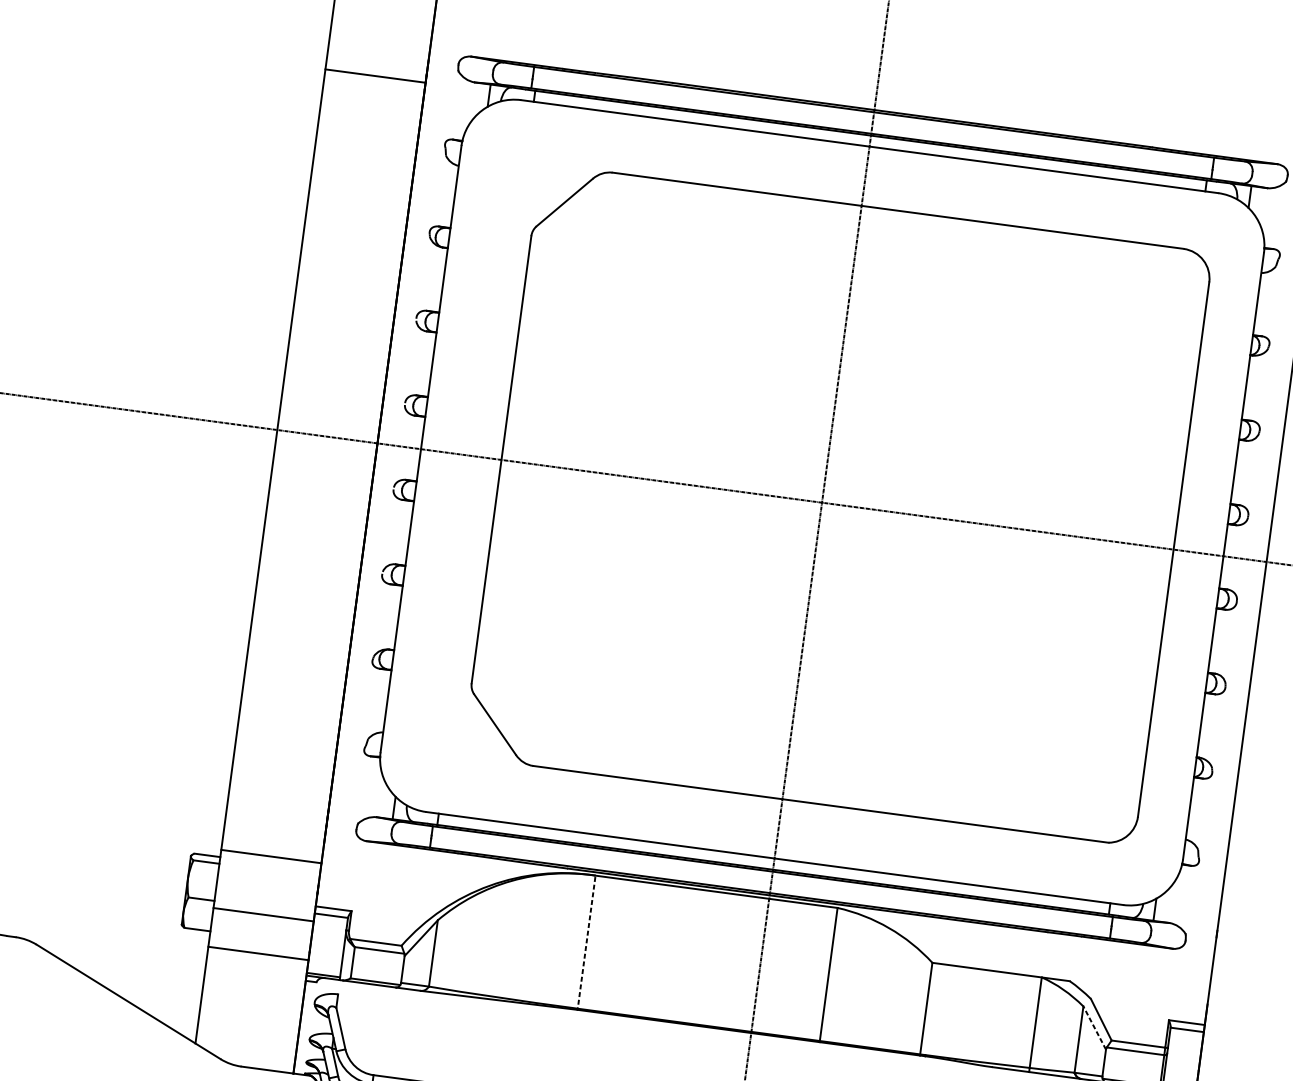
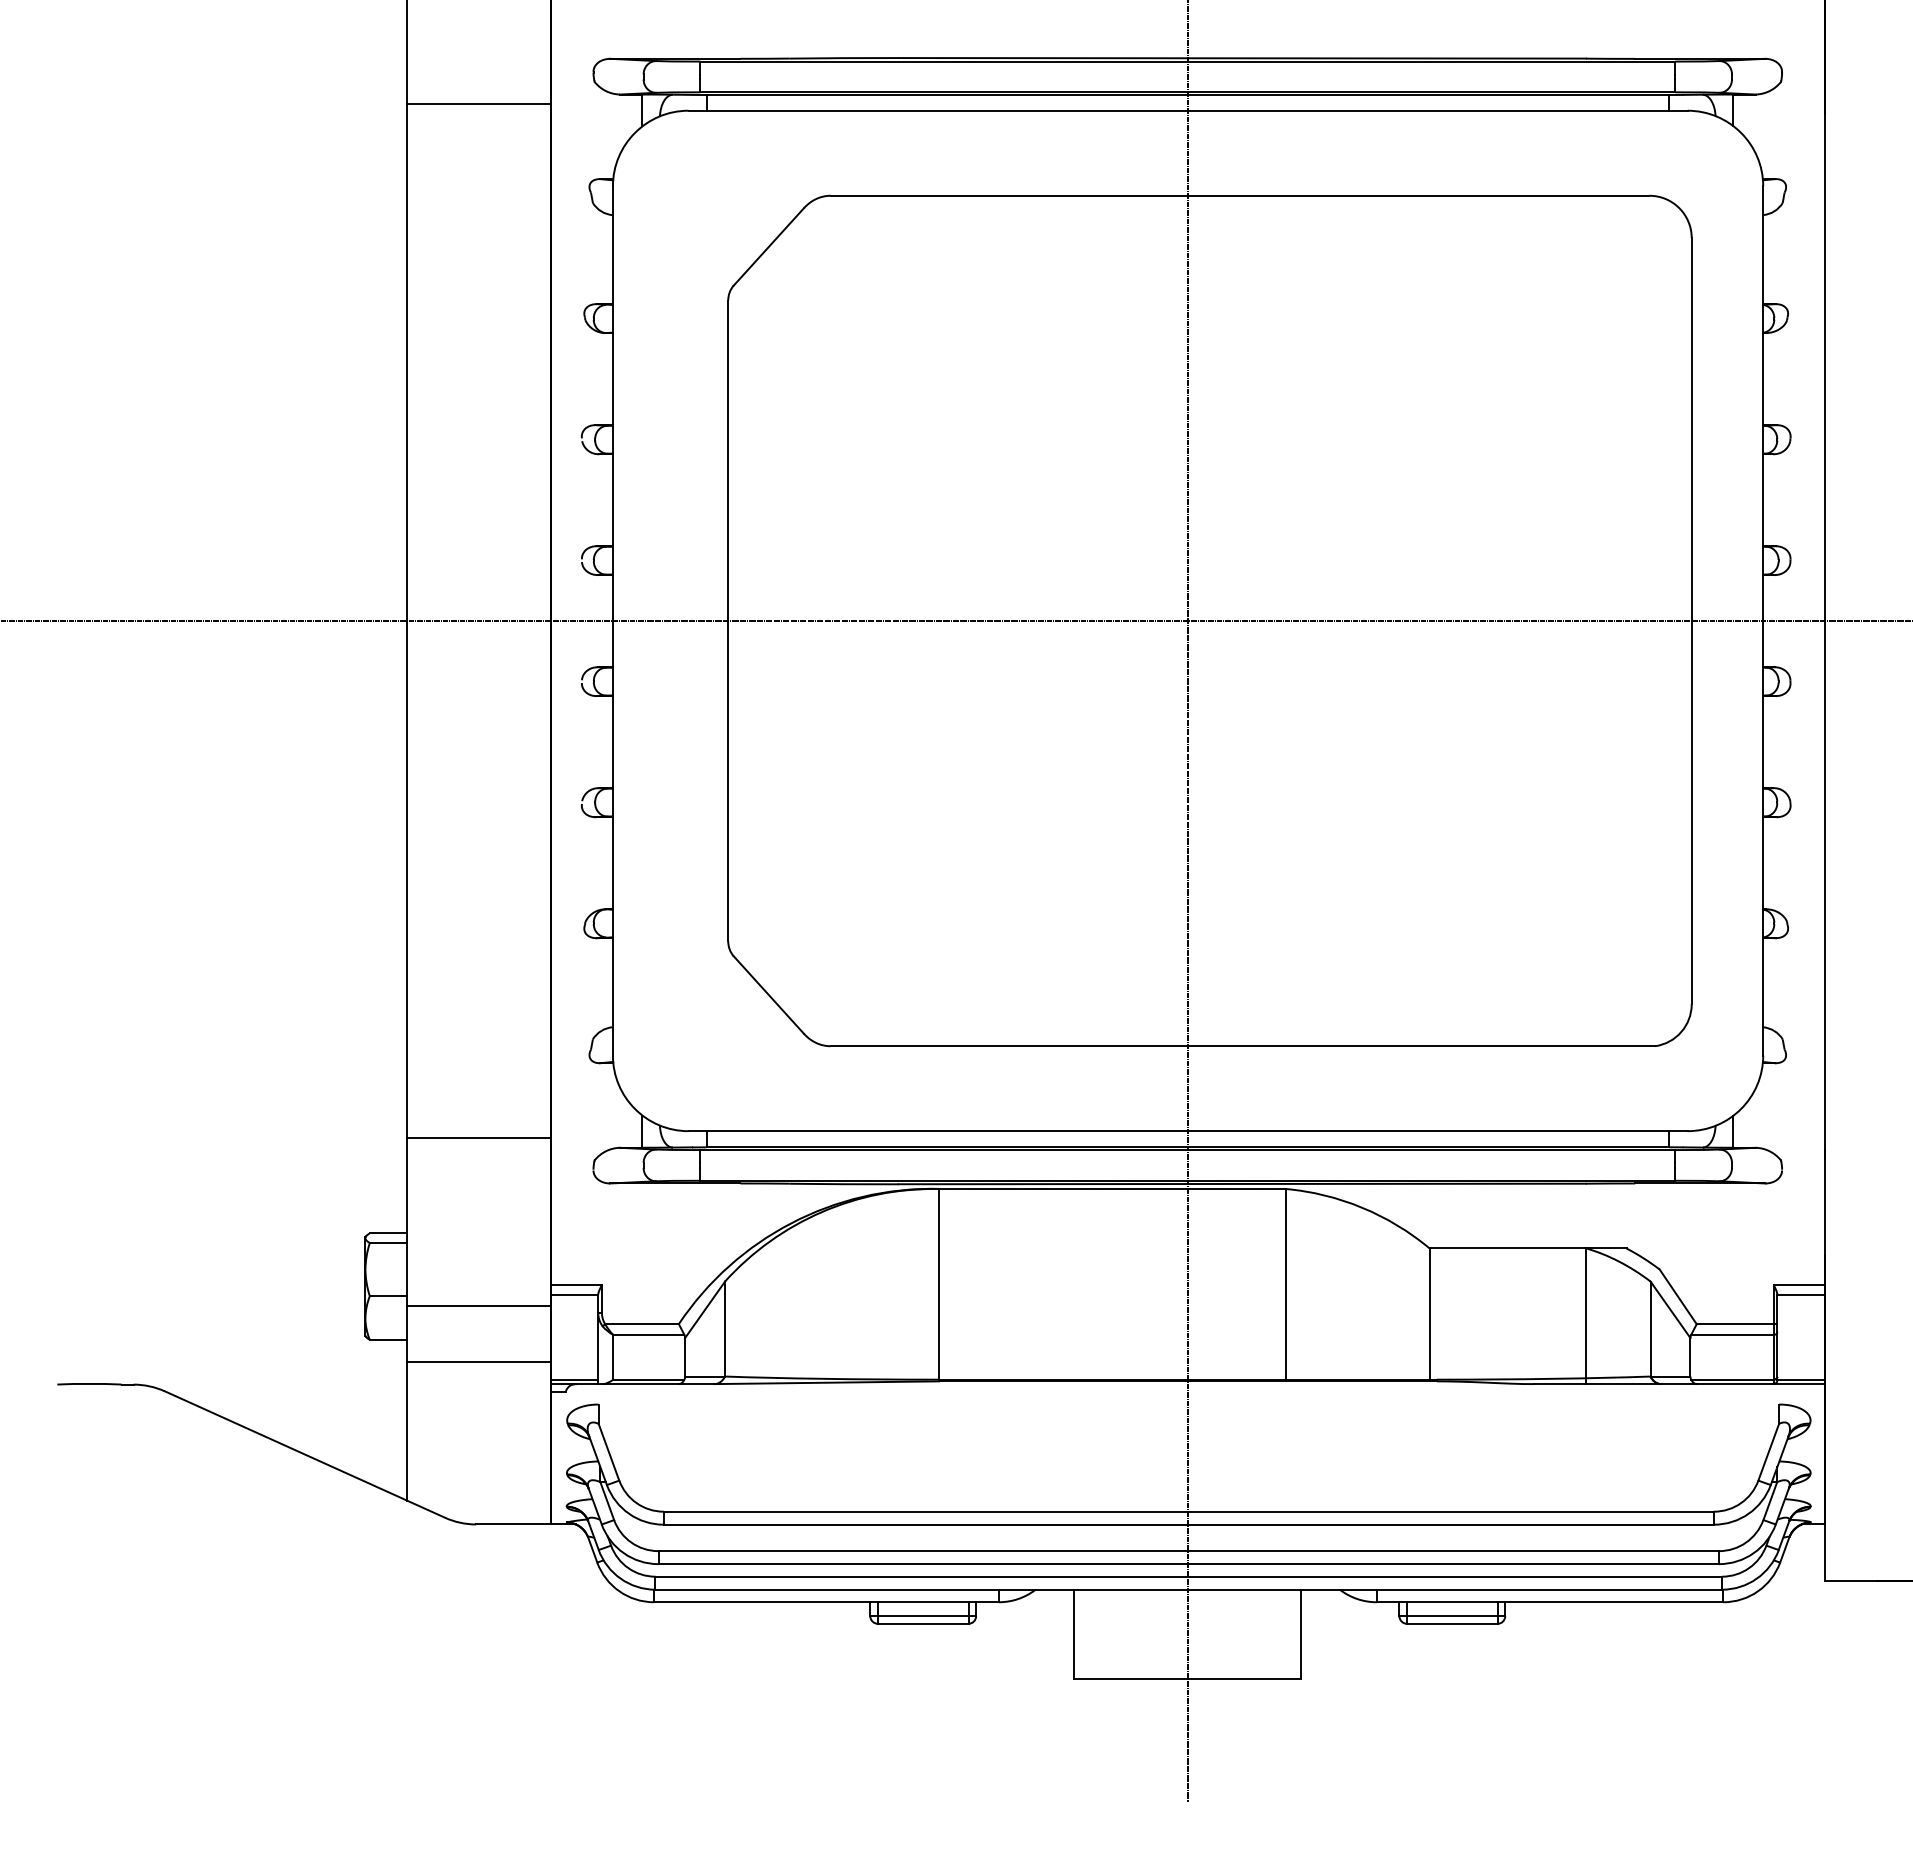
line: (271, 856) -> (478, 1138), moved
line: (586, 942) -> (938, 1285), dashed -> solid
line: (1094, 1027) -> (1670, 1309), dashed -> solid

